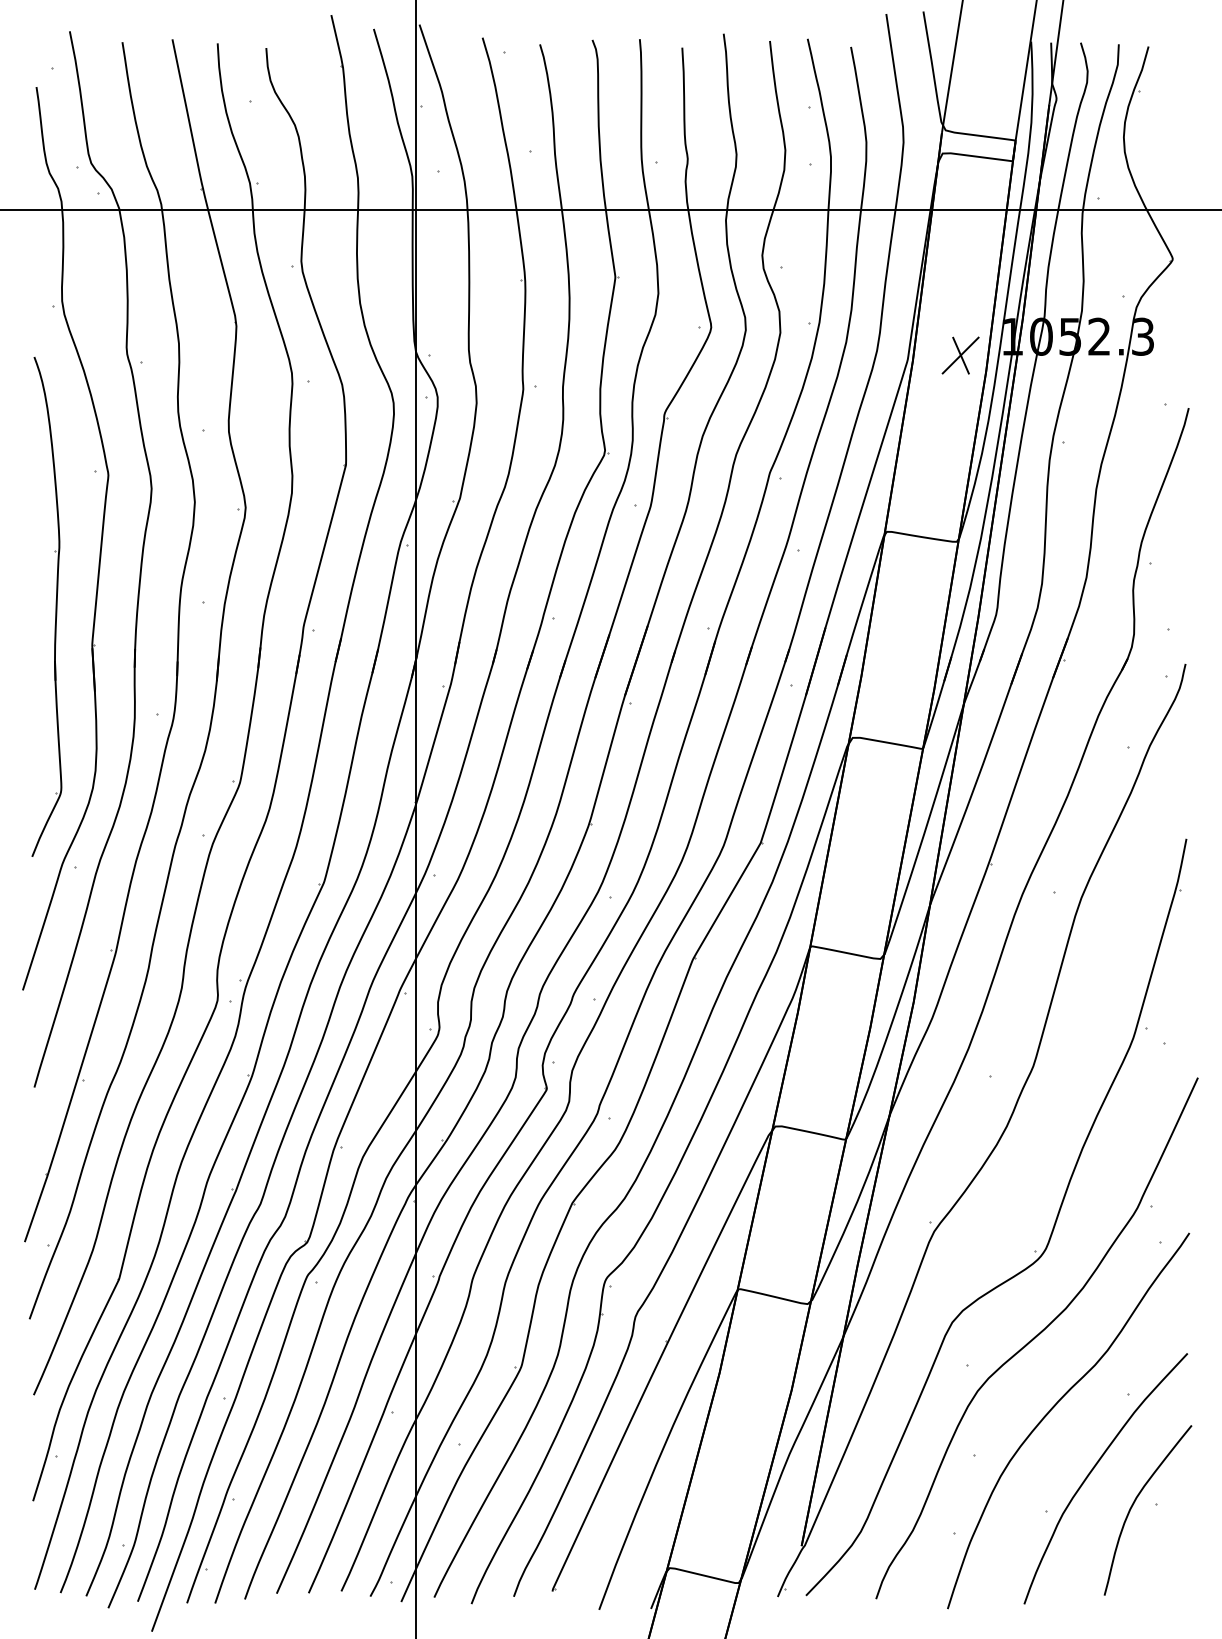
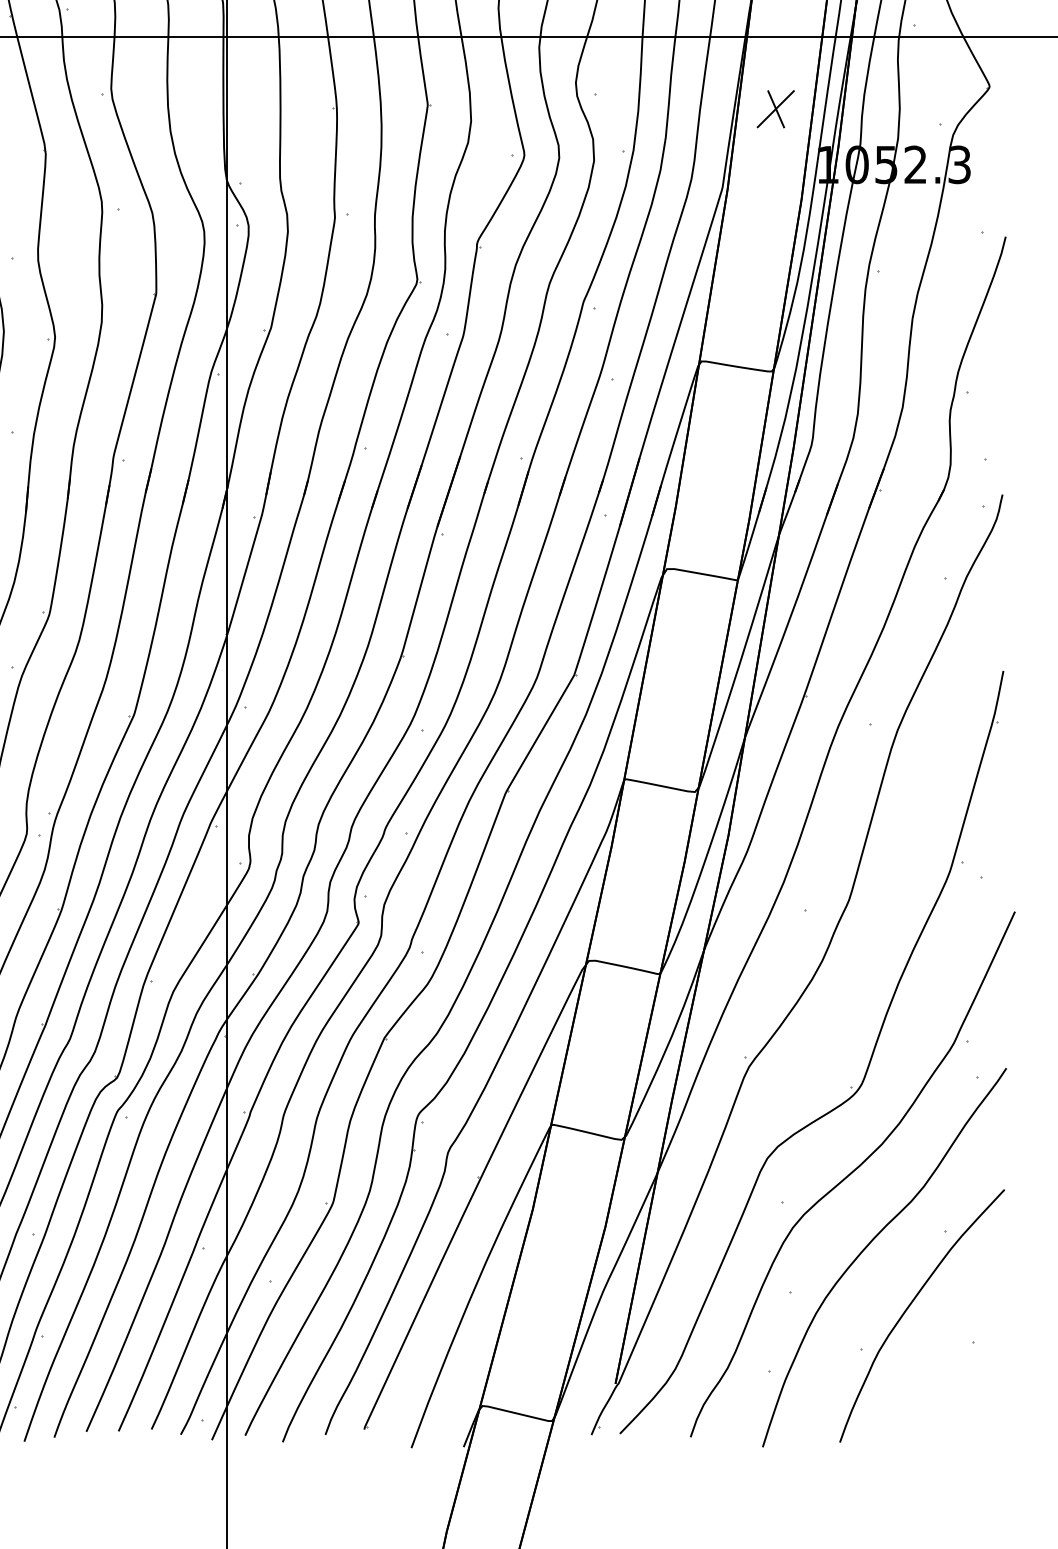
part: (960, 355) -> (775, 109), moved
curve: (1134, 1503) -> (951, 1340), removed

